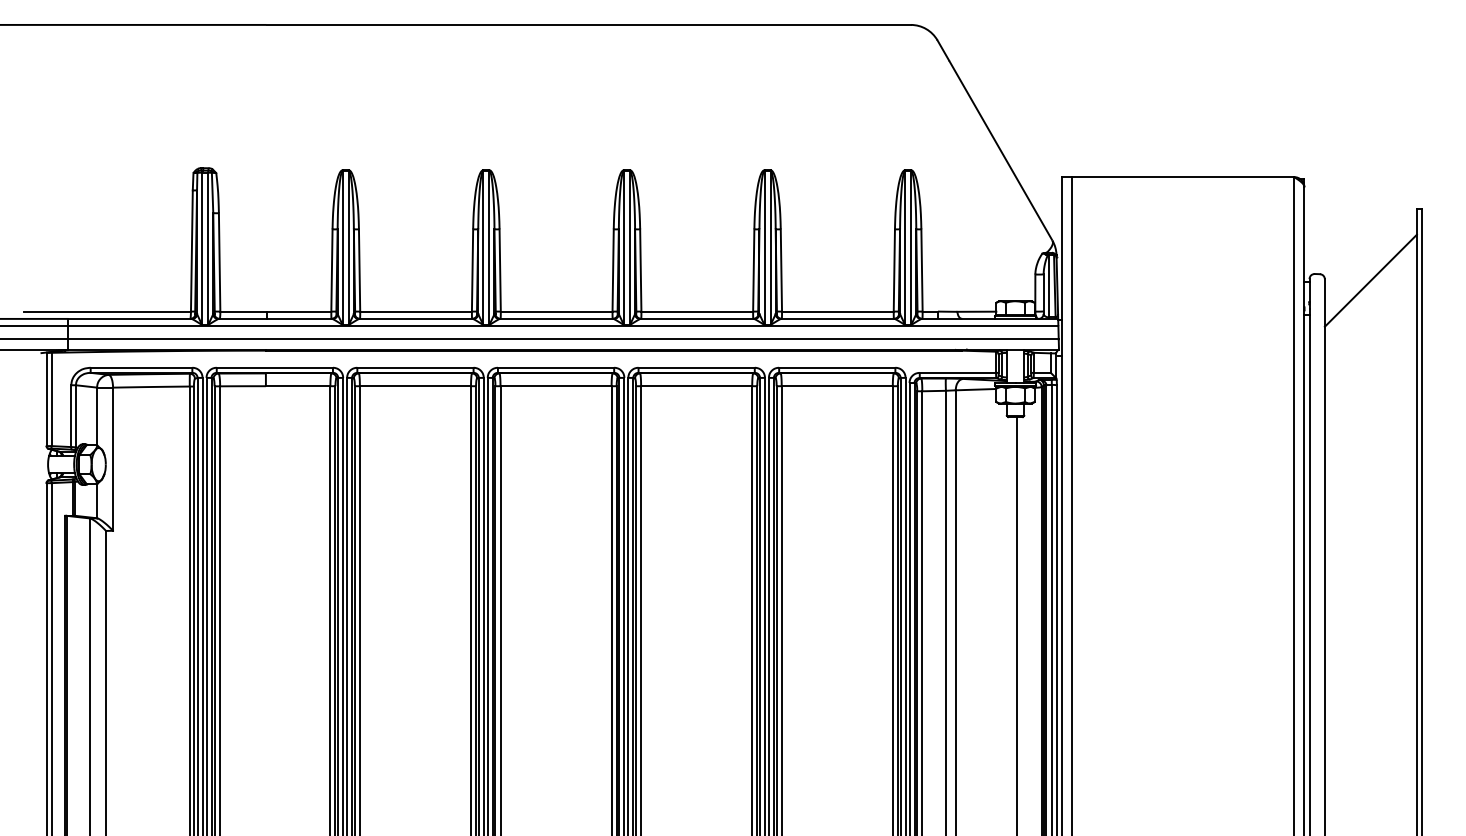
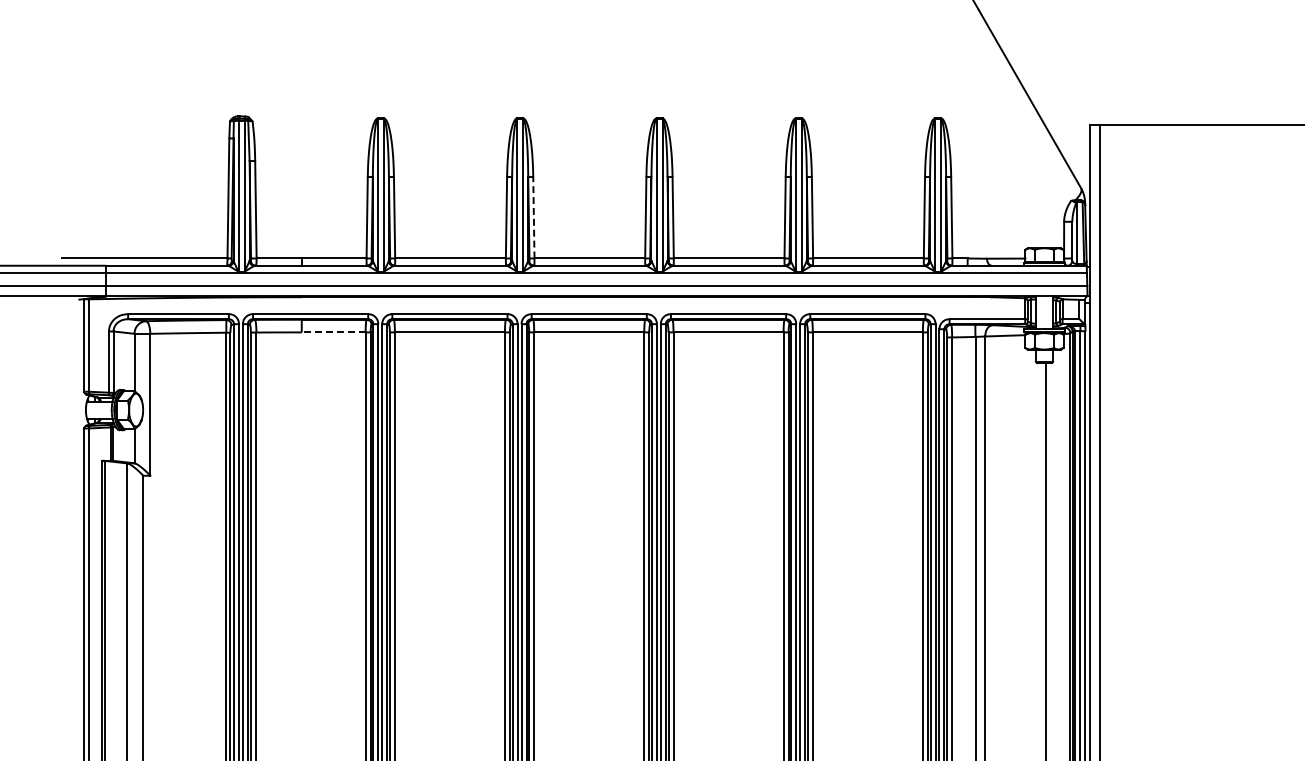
line: (500, 269) -> (534, 216), solid -> dashed
line: (297, 386) -> (333, 332), solid -> dashed

